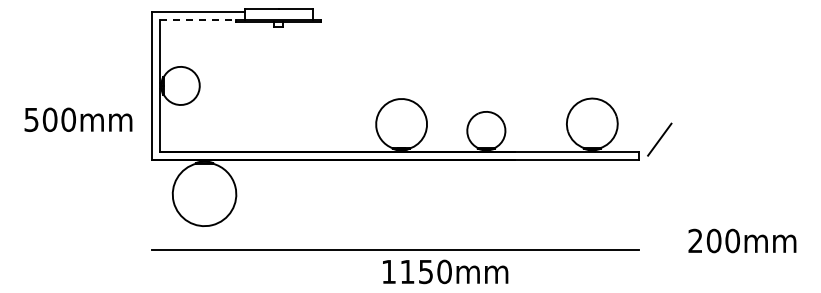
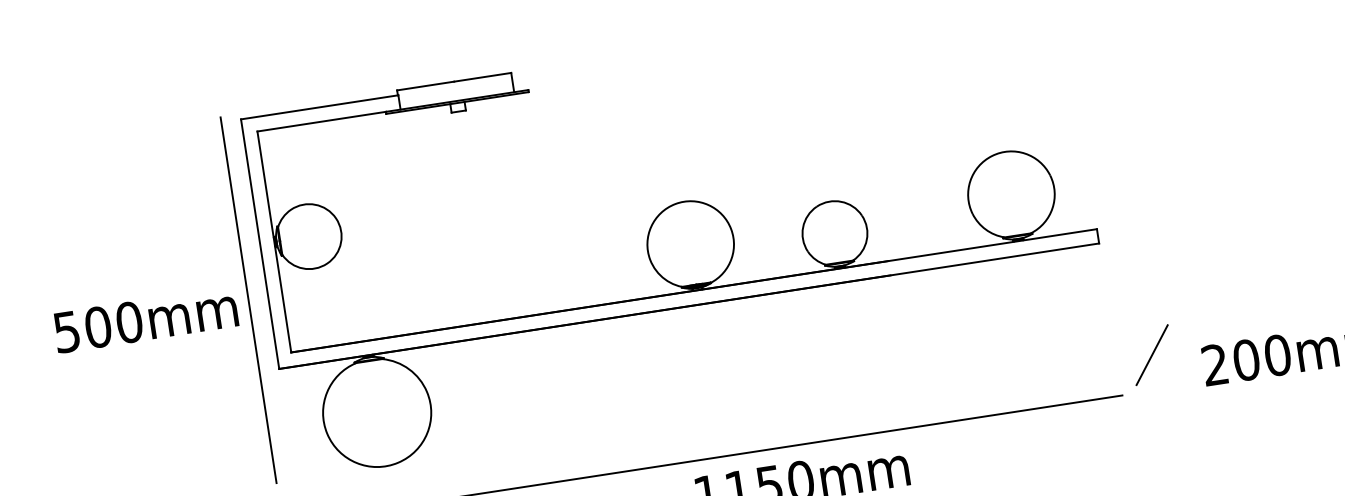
line: (198, 20) -> (322, 121), dashed -> solid
line: (139, 117) -> (247, 300), added
line: (659, 139) -> (1151, 354), moved

